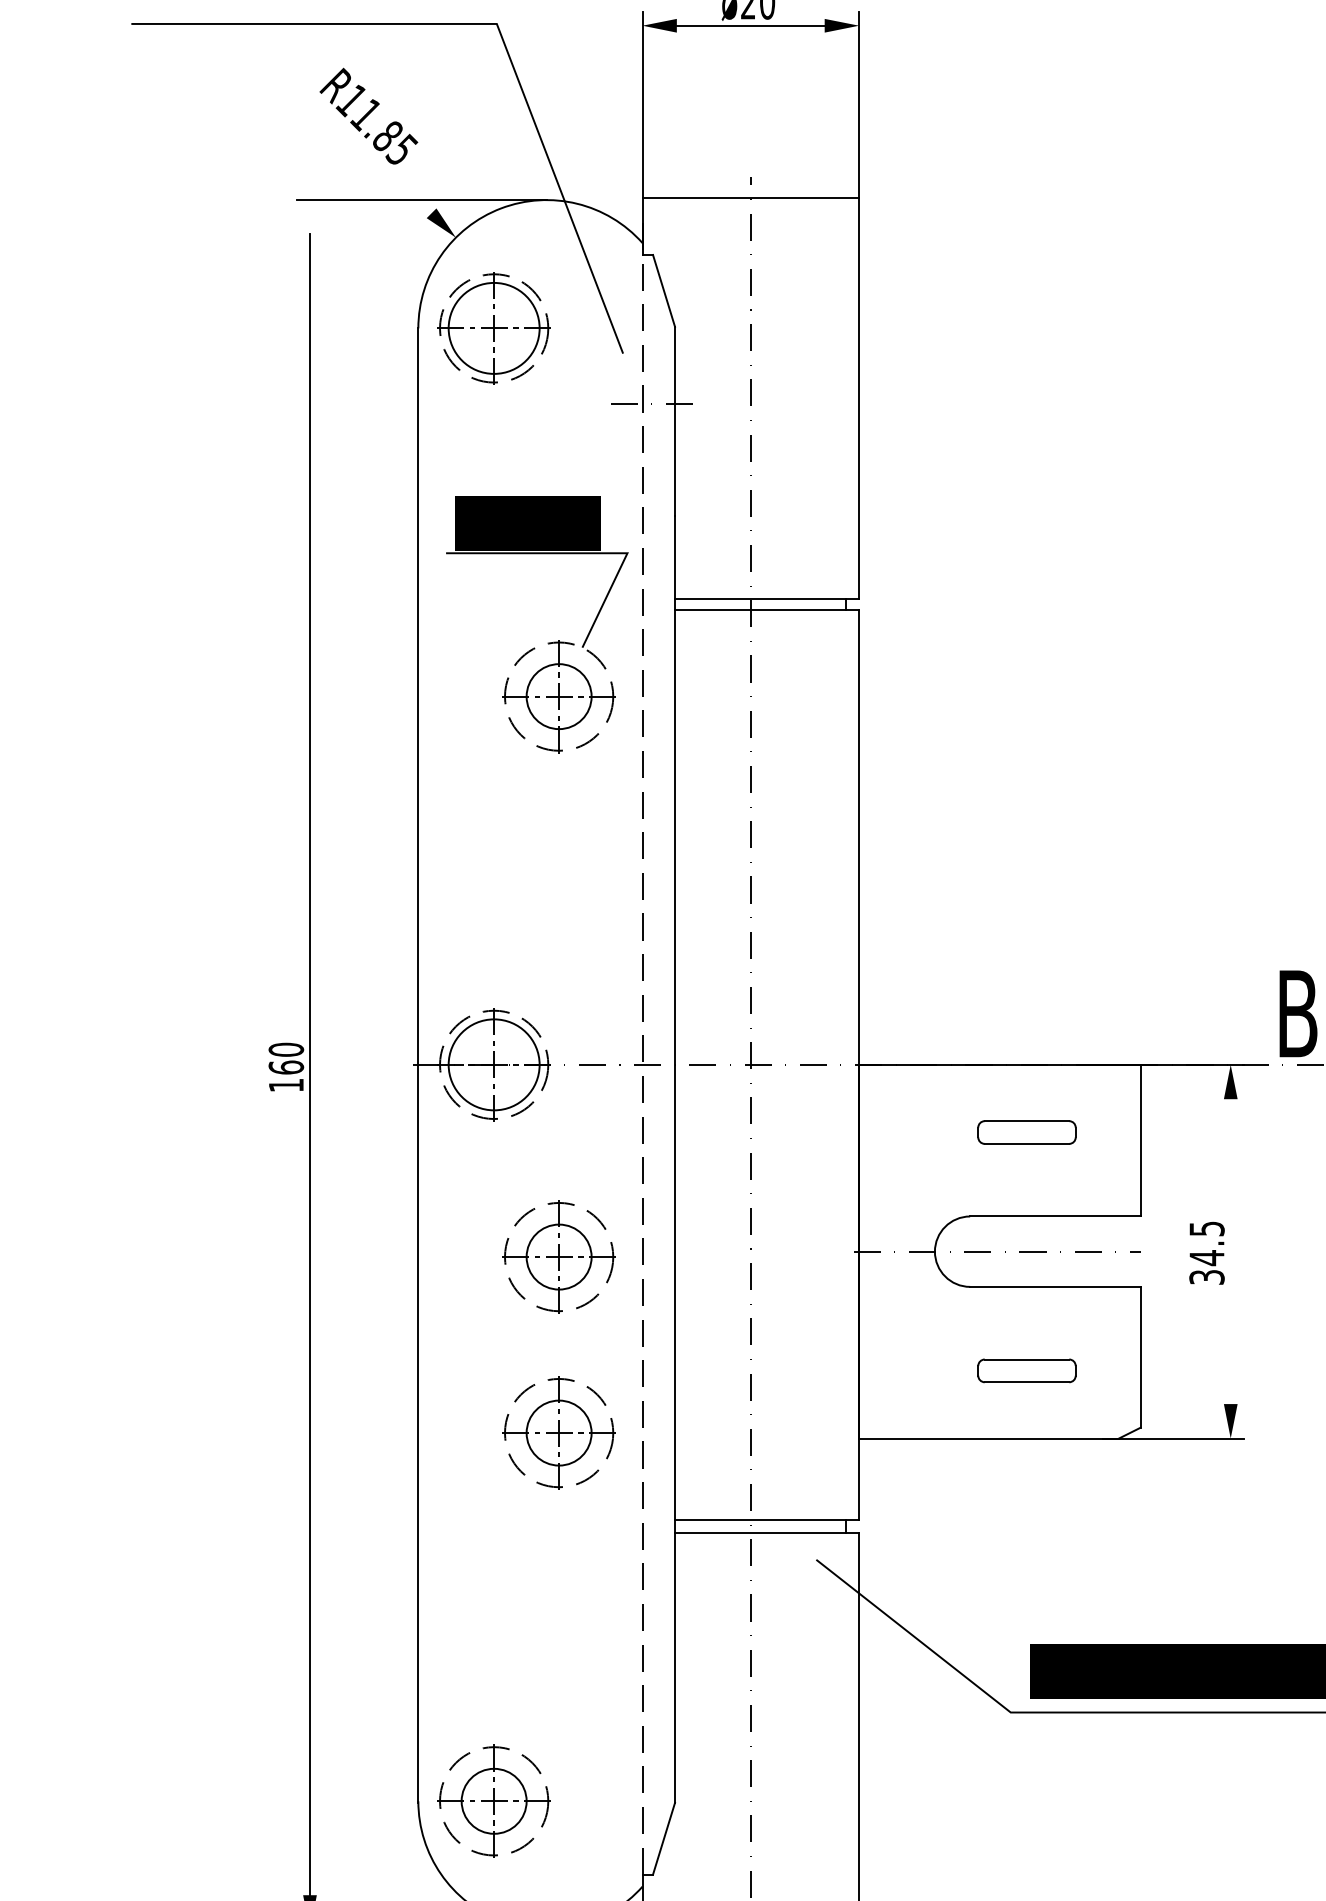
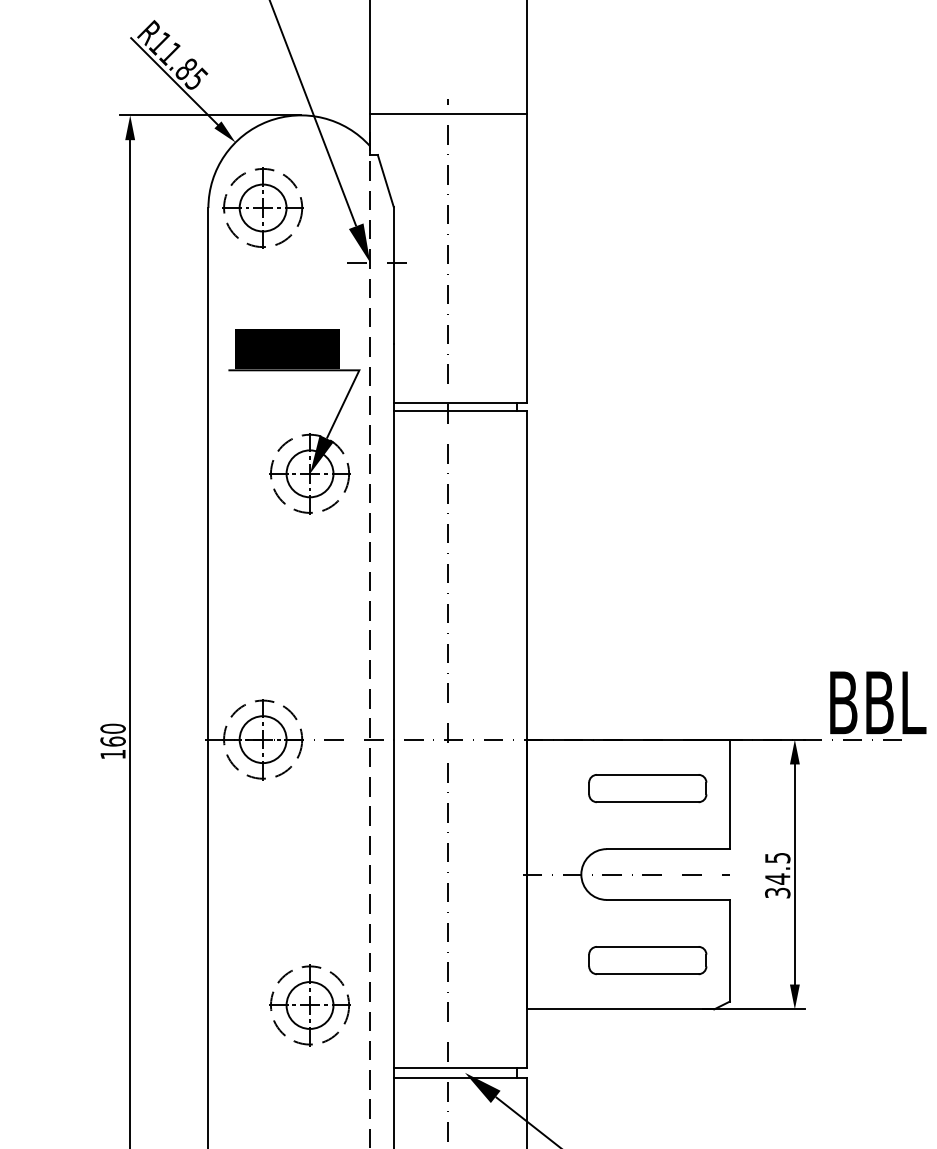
line: (371, 153) -> (174, 81), added
fill: (309, 217) -> (129, 127), added
circle: (493, 327) -> (262, 207), size x0.71
fill: (627, 376) -> (359, 242), added
fill: (575, 669) -> (321, 454), added
circle: (493, 1064) -> (262, 739), size x0.71
part: (1026, 1132) -> (647, 788), size x1.67
line: (1230, 1251) -> (794, 874), added
part: (558, 1256) -> (309, 878), removed
part: (1026, 1370) -> (647, 960), size x1.67
fill: (798, 1547) -> (482, 1088), added

